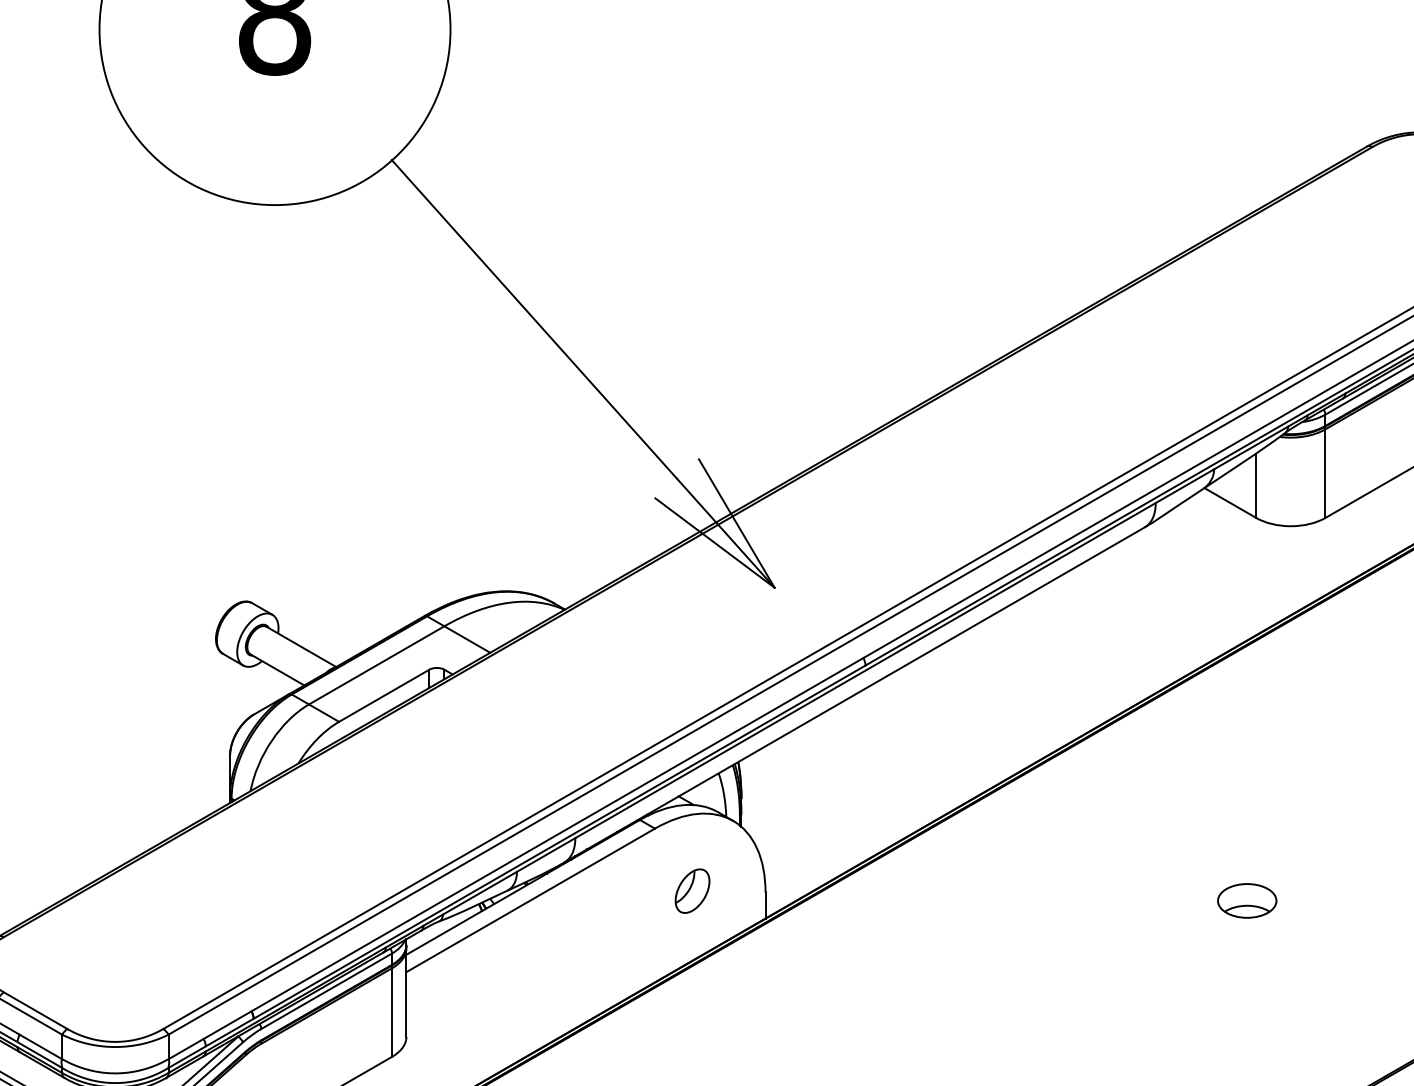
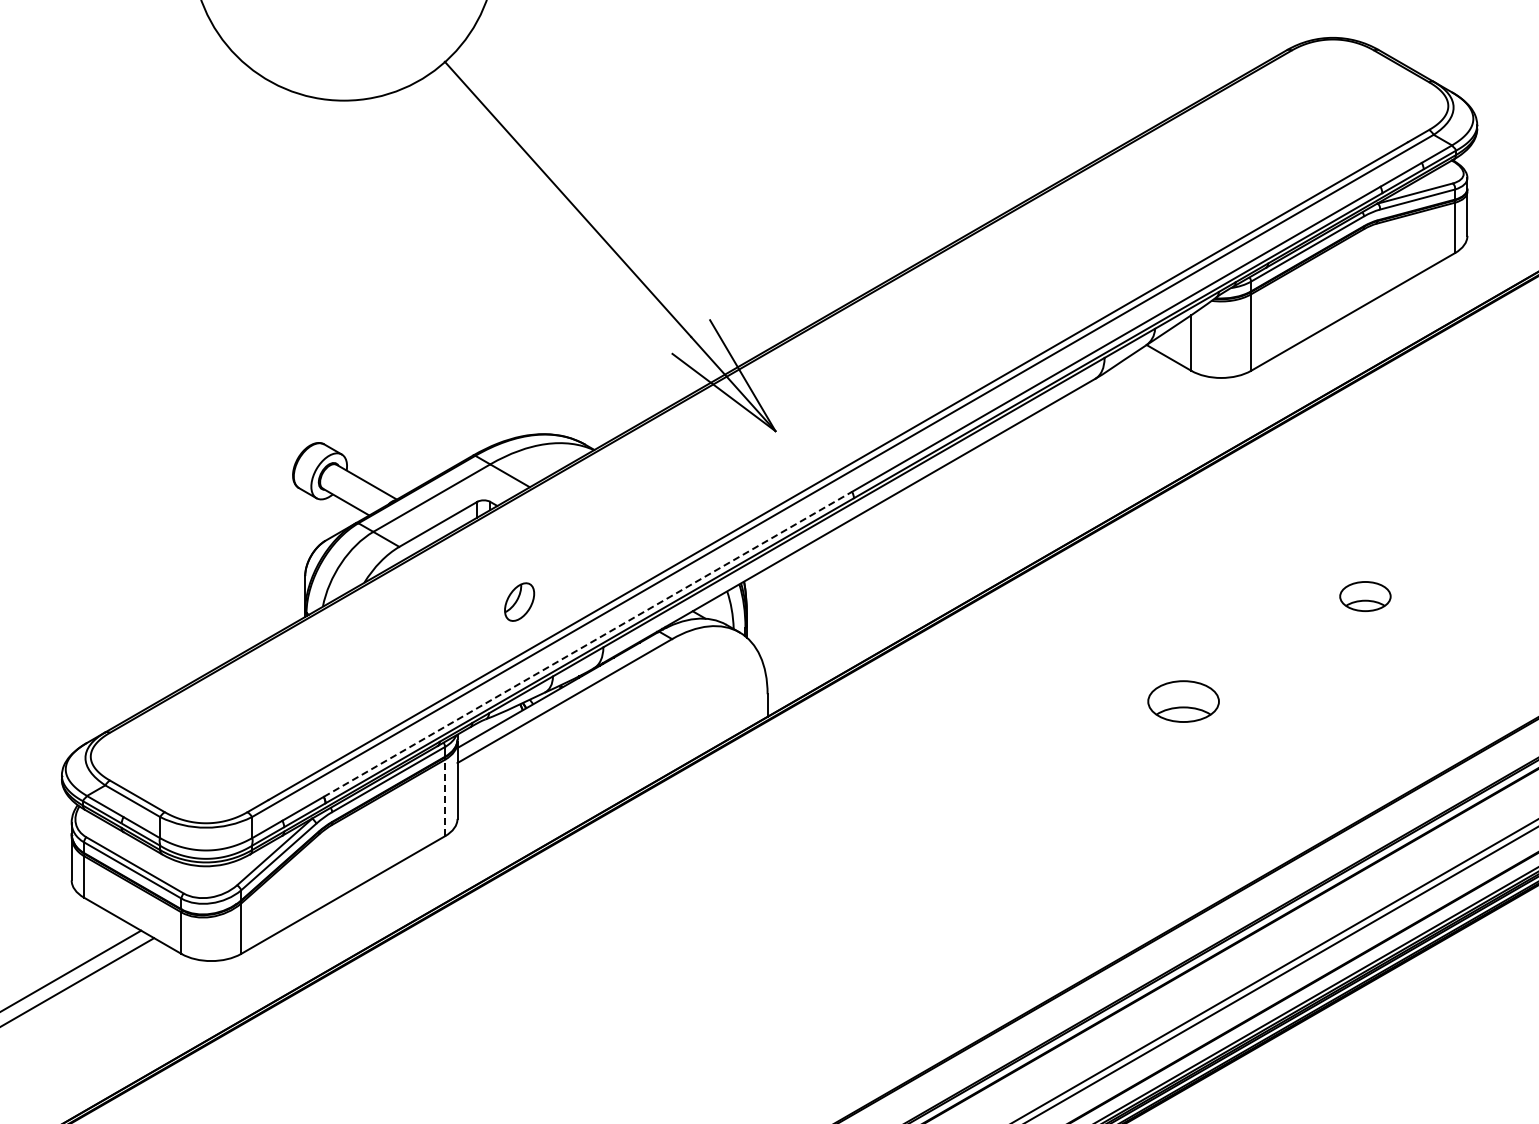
line: (558, 834) -> (588, 644), solid -> dashed
part: (692, 890) -> (519, 601), moved
part: (1247, 900) -> (1183, 701), size x1.4
line: (392, 1012) -> (445, 797), solid -> dashed

